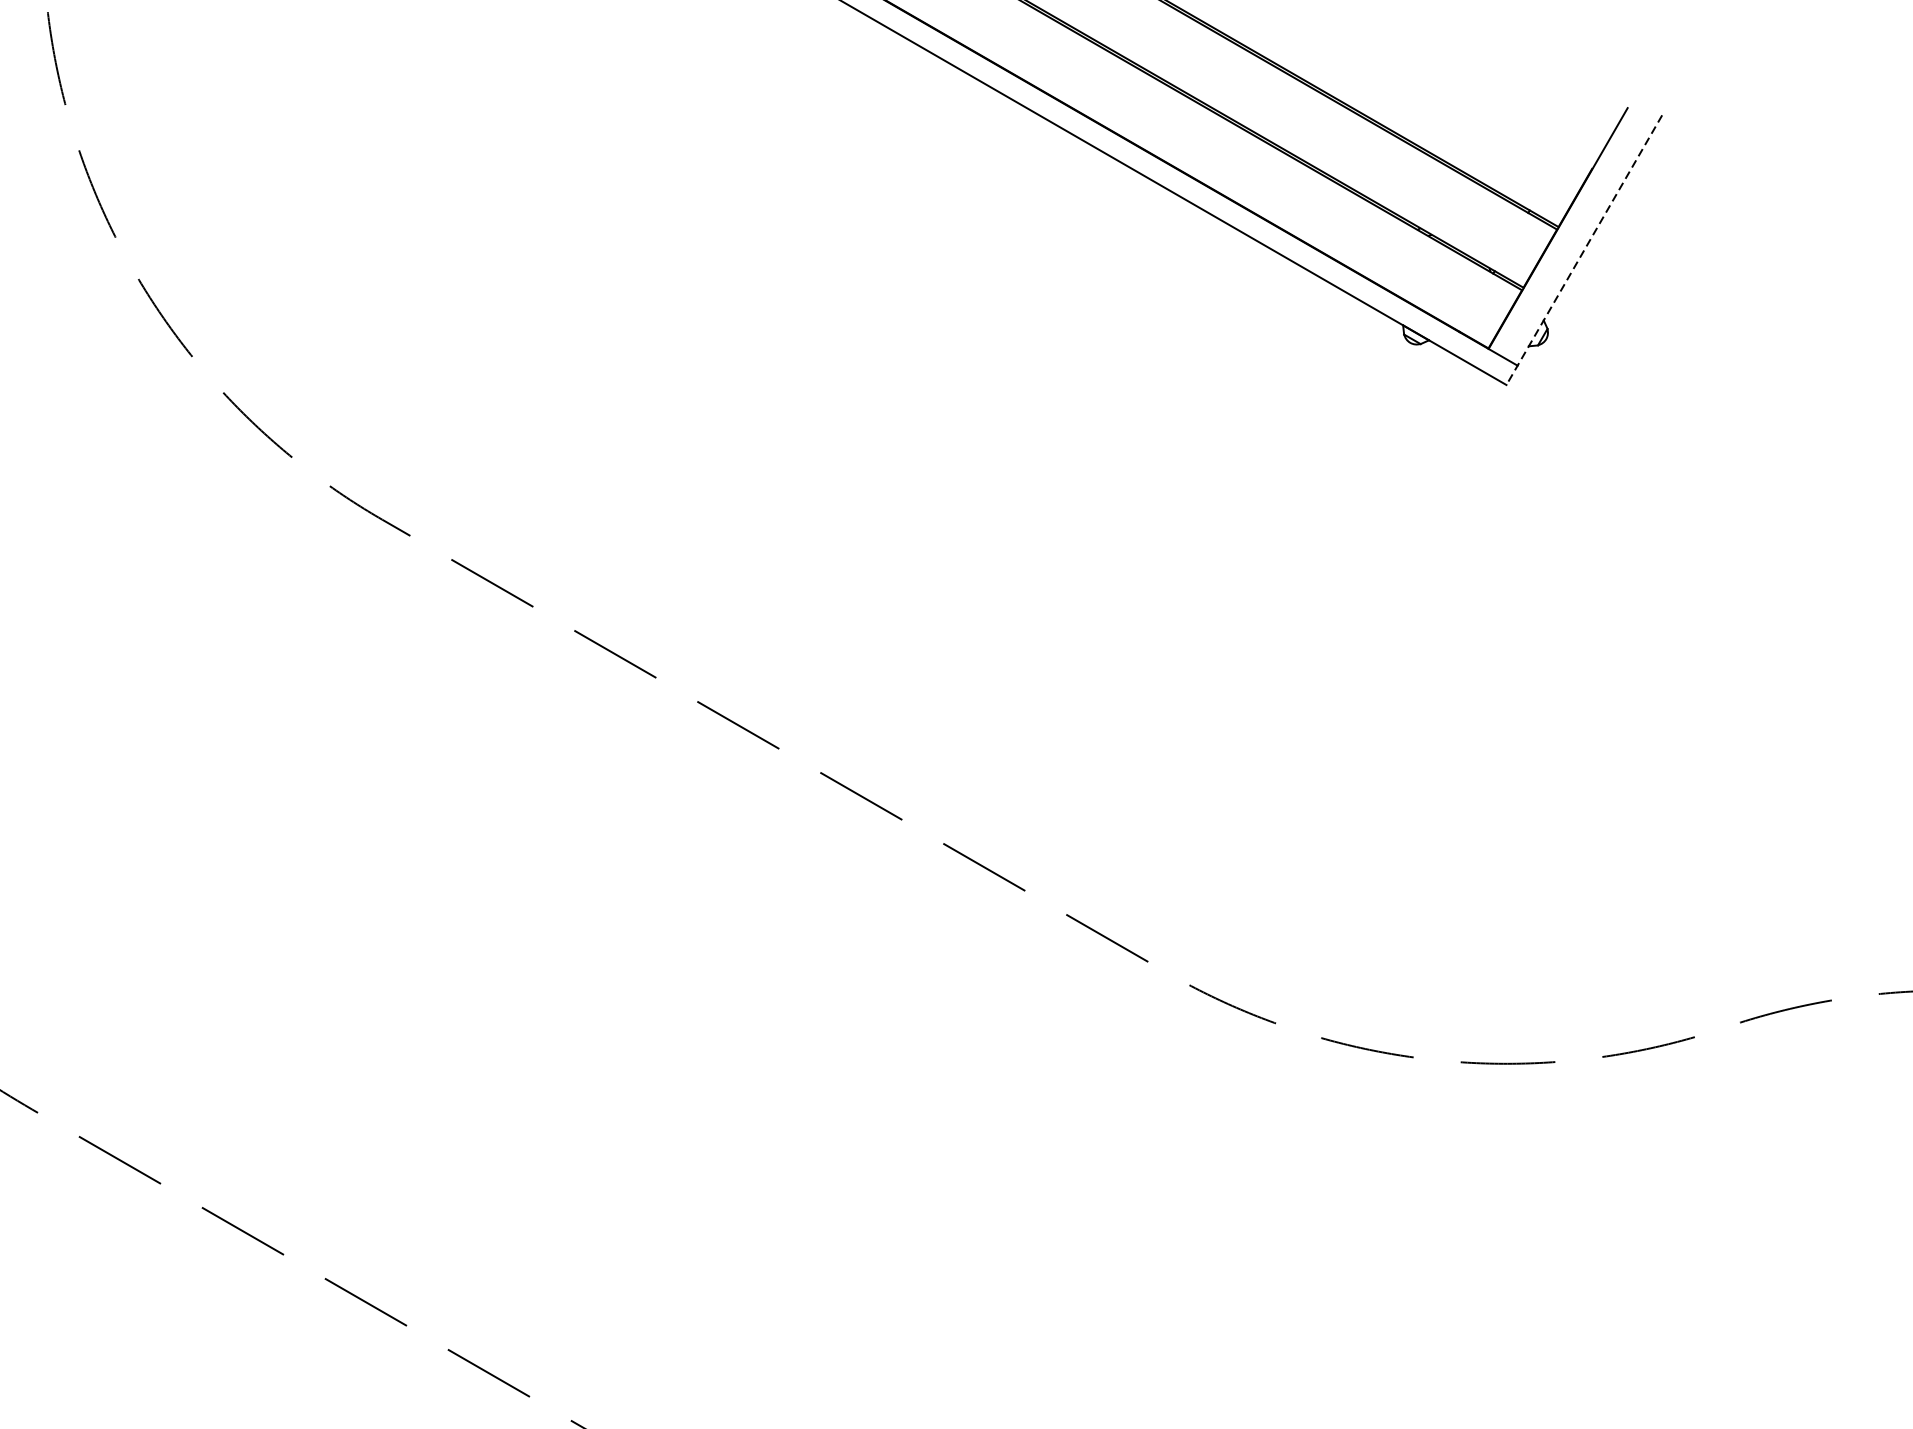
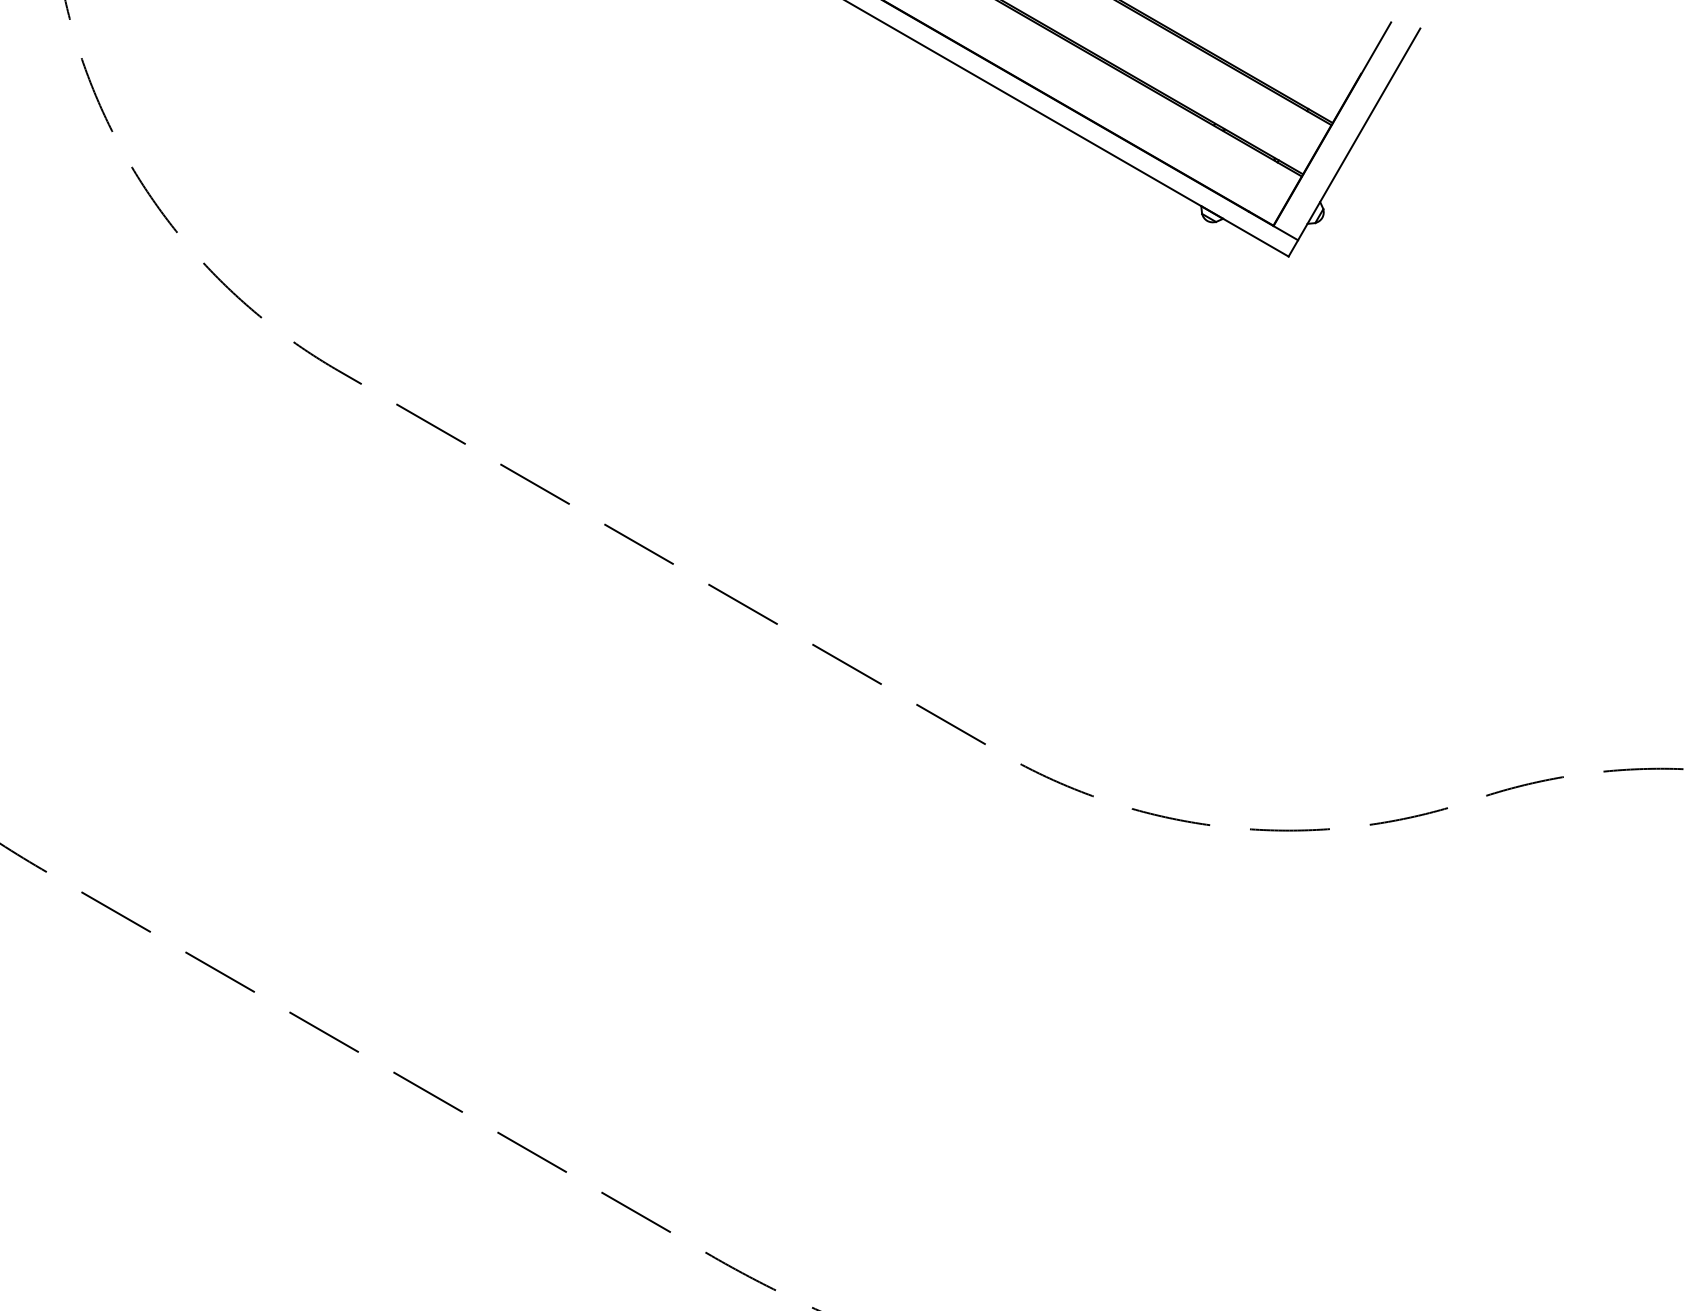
line: (1584, 250) -> (1354, 142), dashed -> solid

